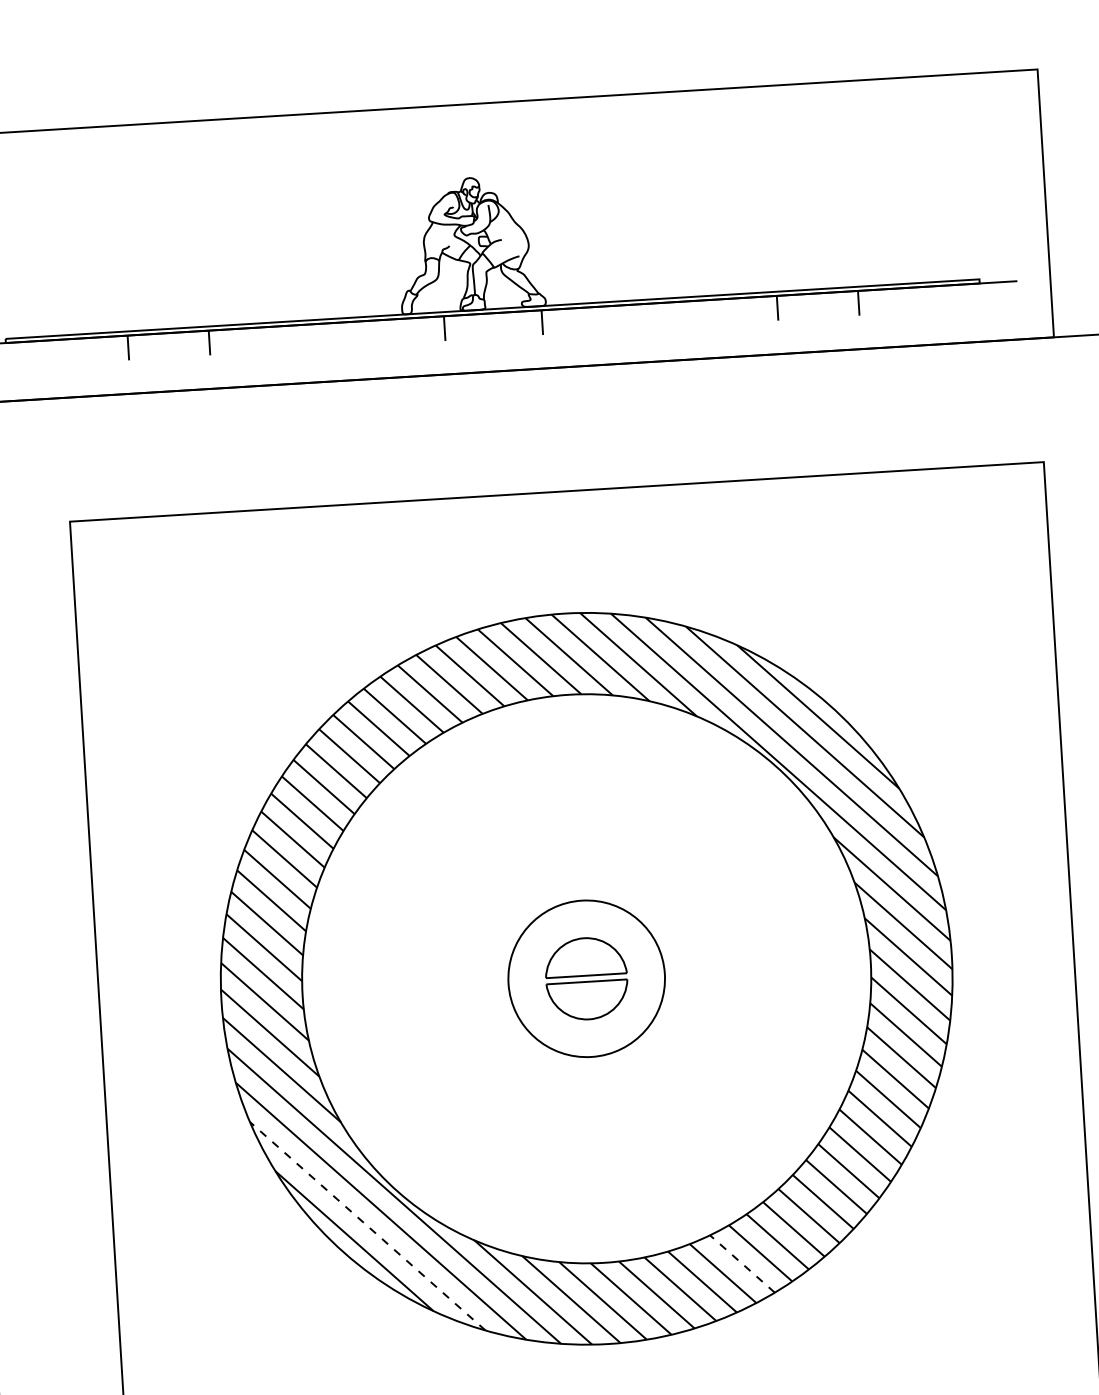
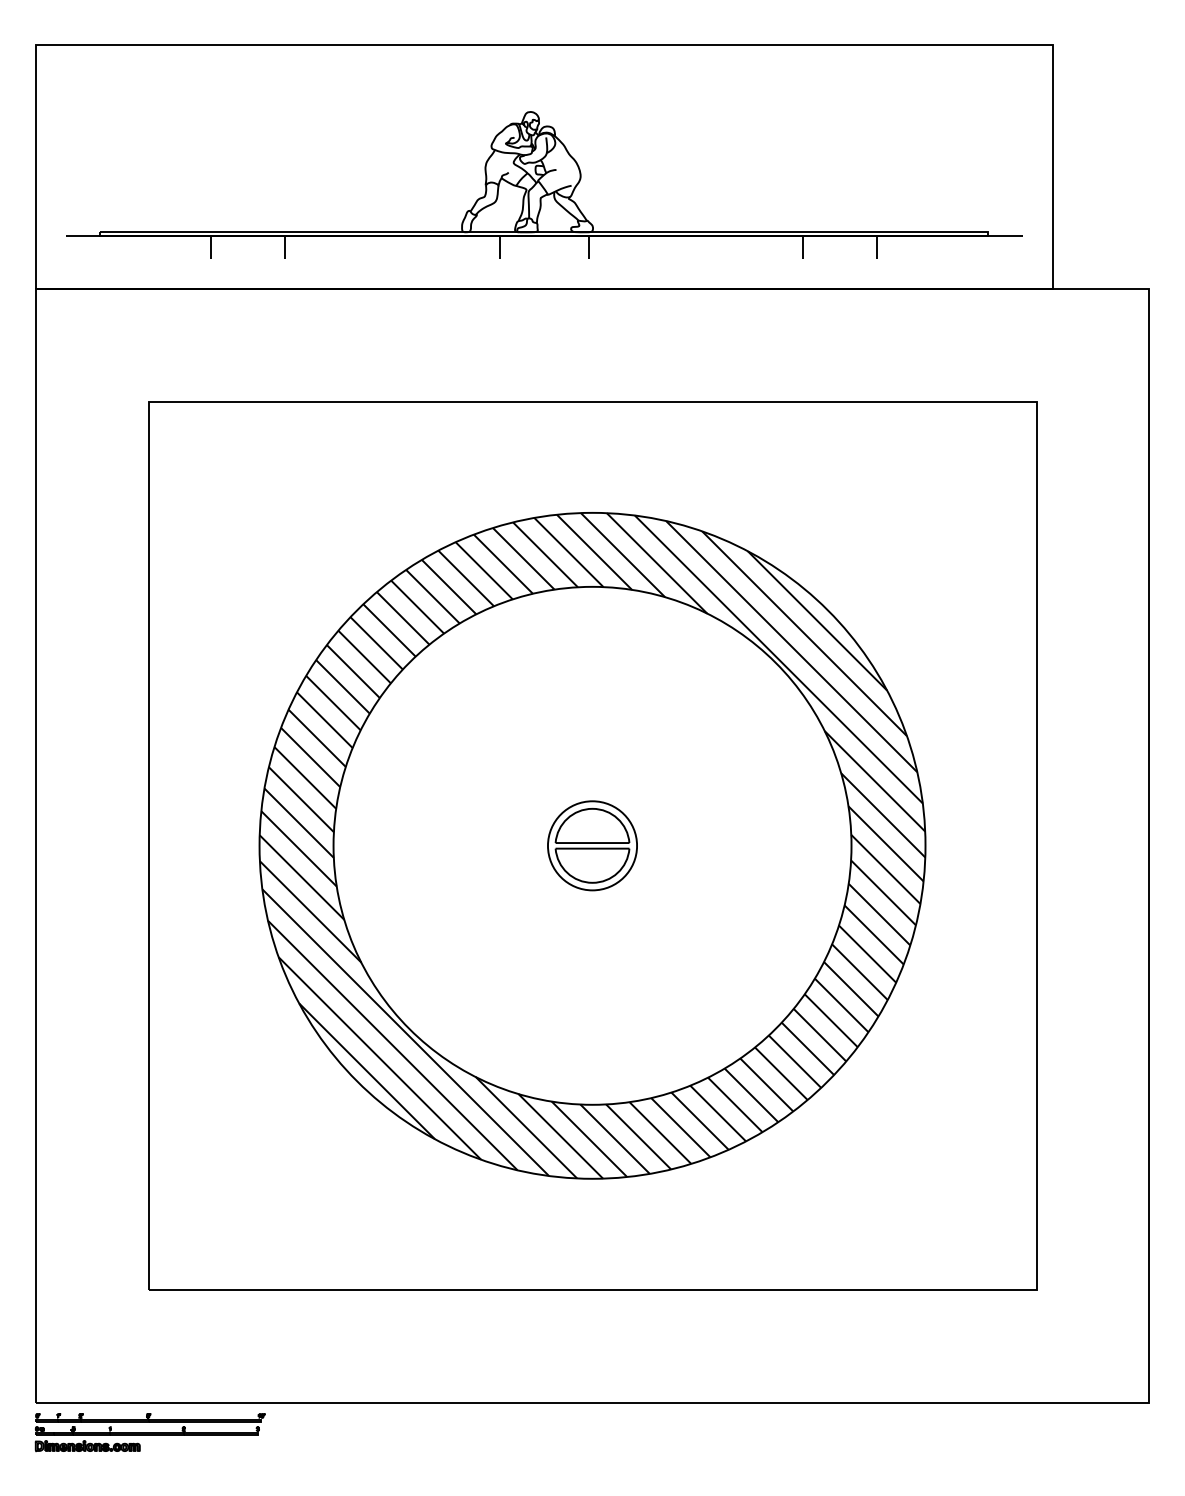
circle: (586, 978) -> (592, 845), size x0.62
line: (367, 1226) -> (379, 1058), dashed -> solid
line: (741, 1263) -> (717, 1113), dashed -> solid

